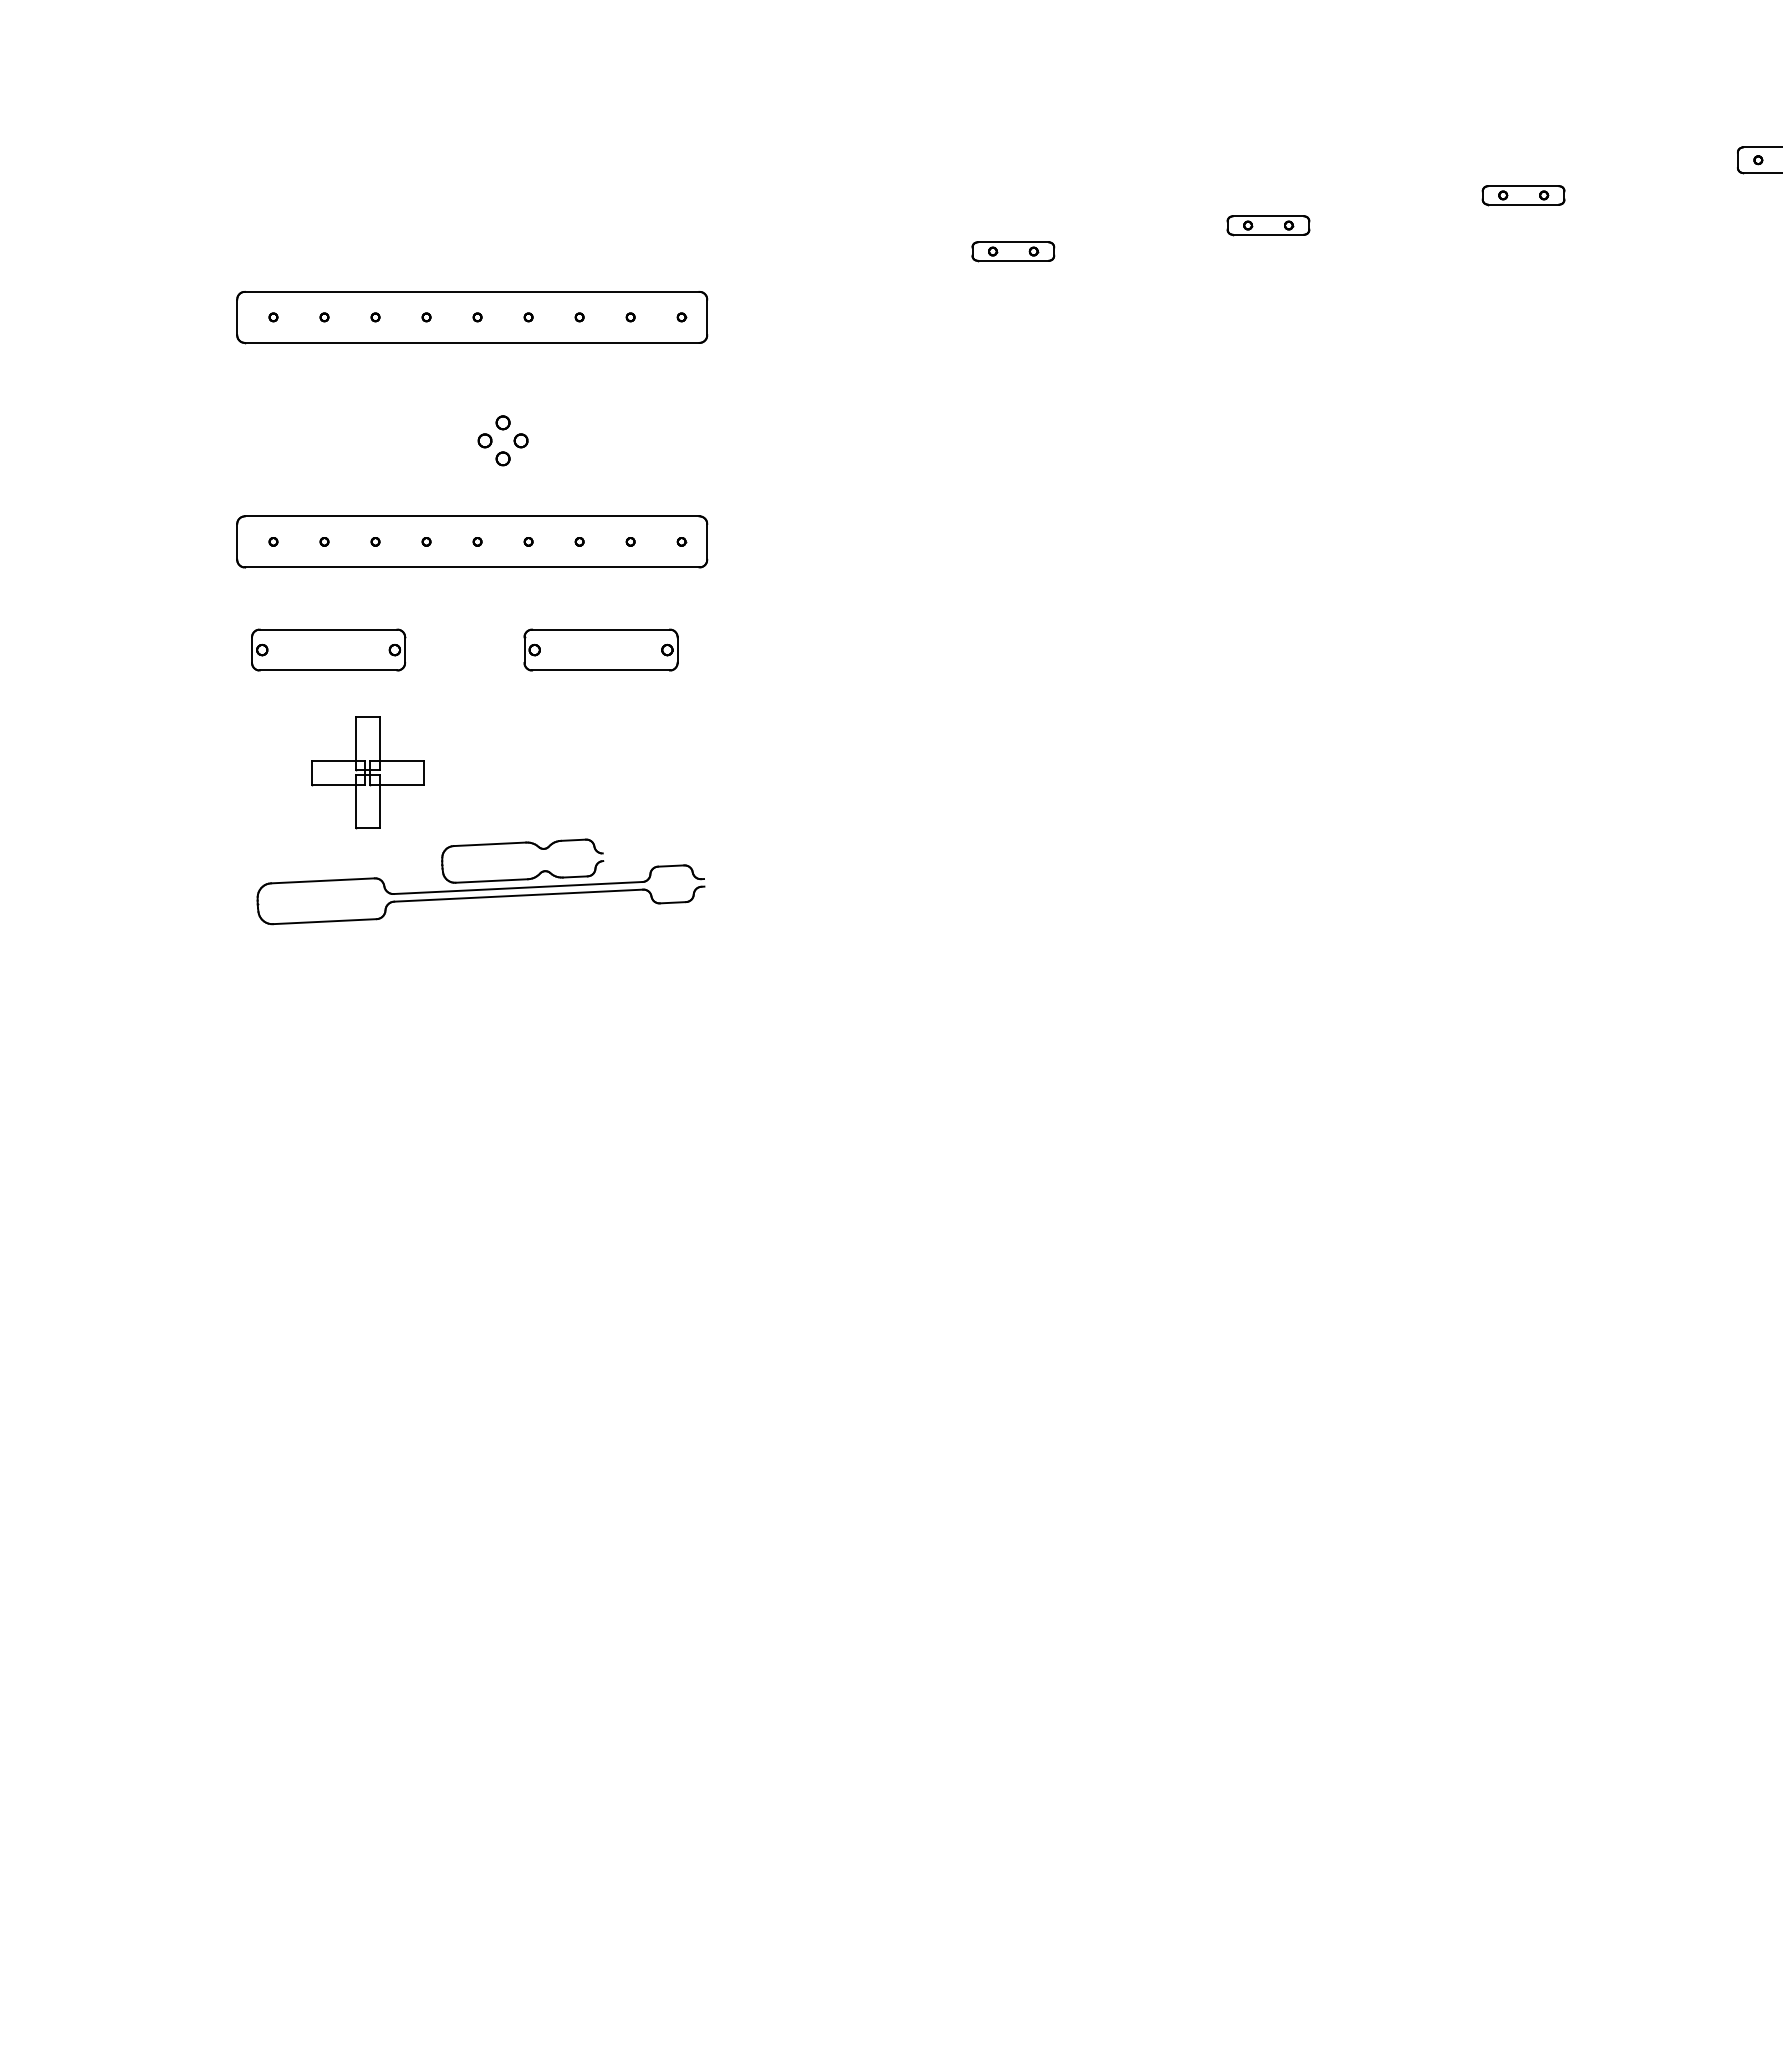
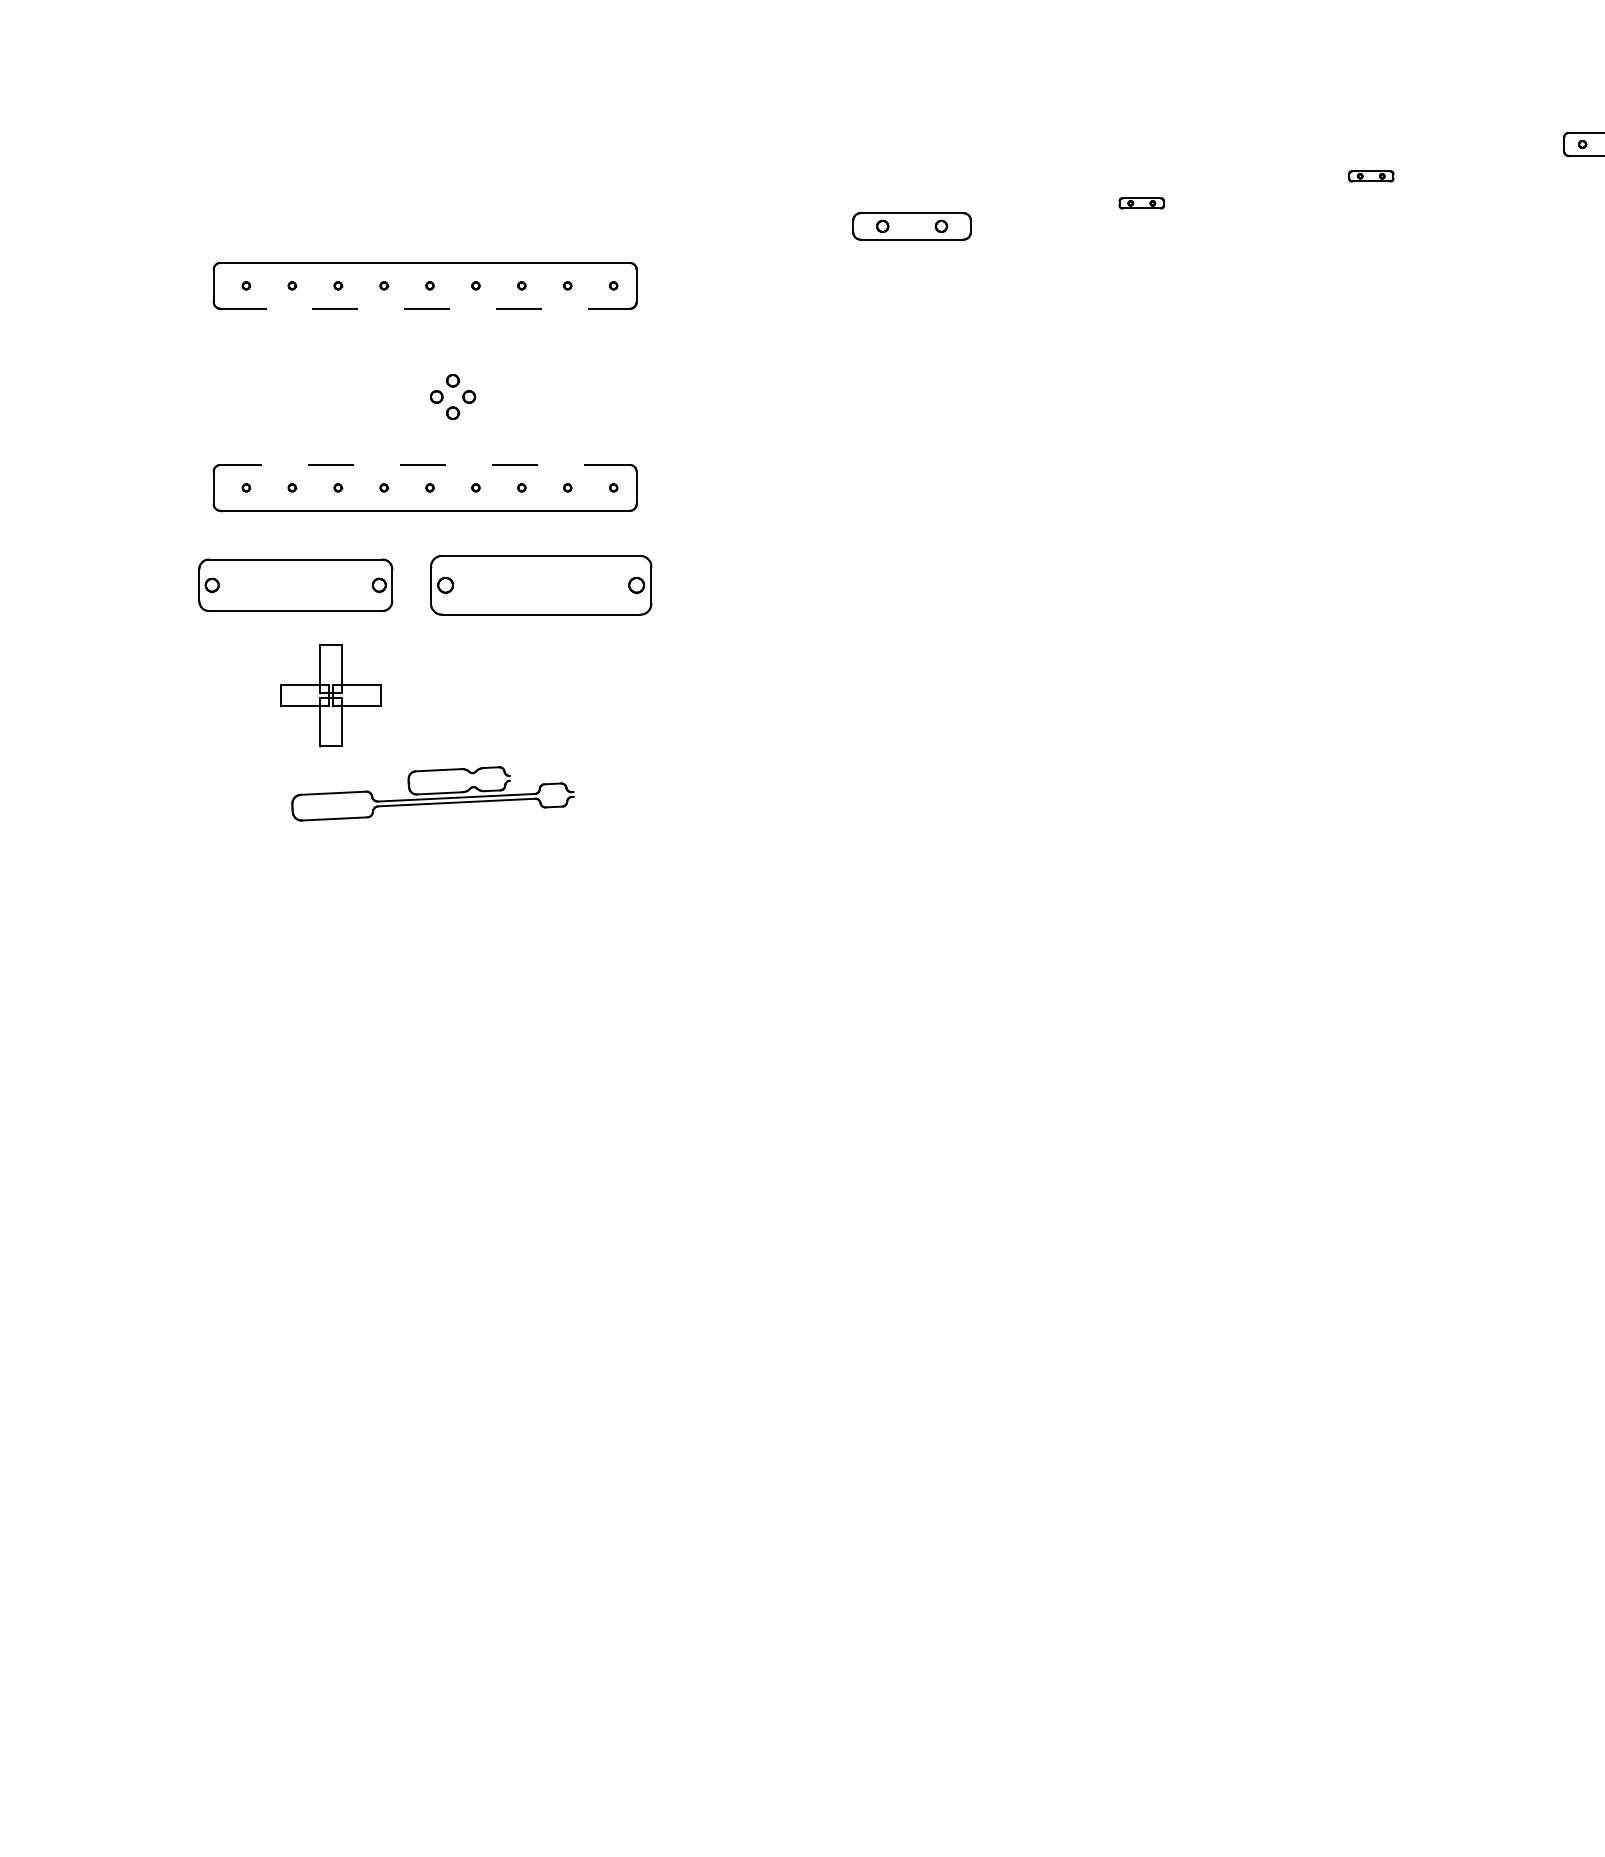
part: (1523, 195) -> (1371, 176), size x0.6
part: (1268, 225) -> (1141, 203), size x0.6
part: (1013, 251) -> (912, 226), size x1.6
line: (472, 342) -> (425, 308), solid -> dashed
line: (471, 516) -> (424, 465), solid -> dashed
part: (328, 649) -> (295, 584), size x1.4
part: (600, 649) -> (540, 584), size x1.6
part: (480, 881) -> (432, 793), size x0.7

